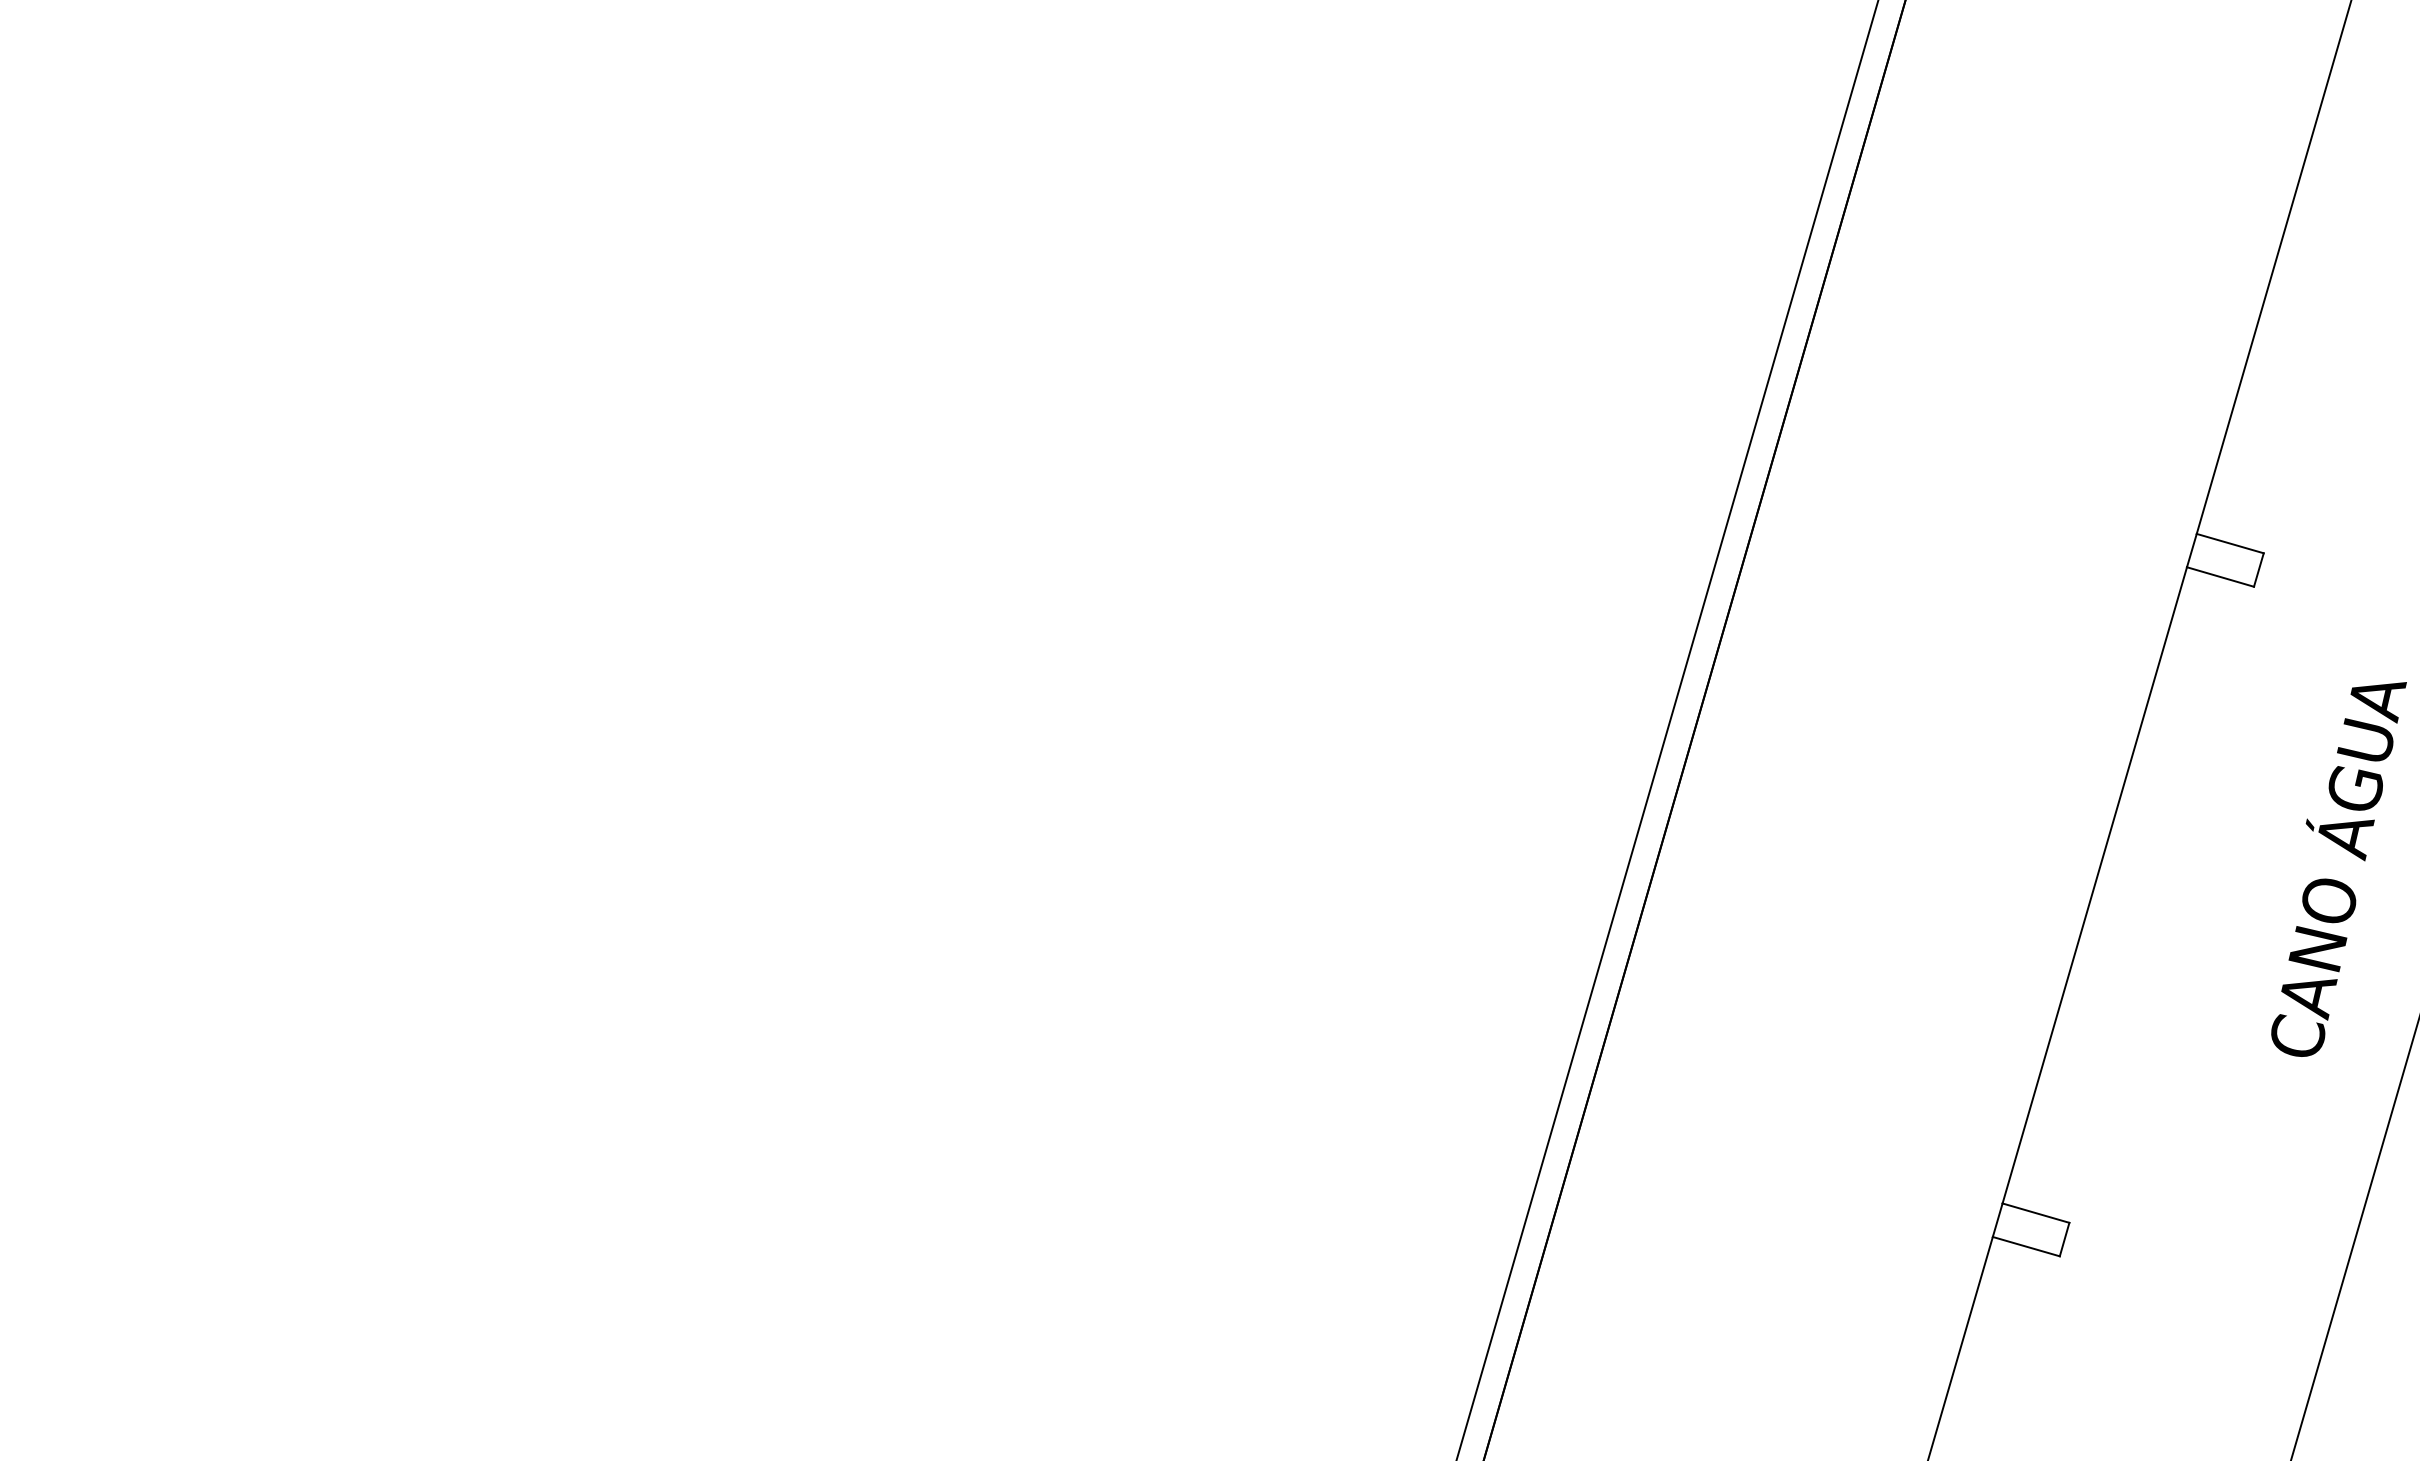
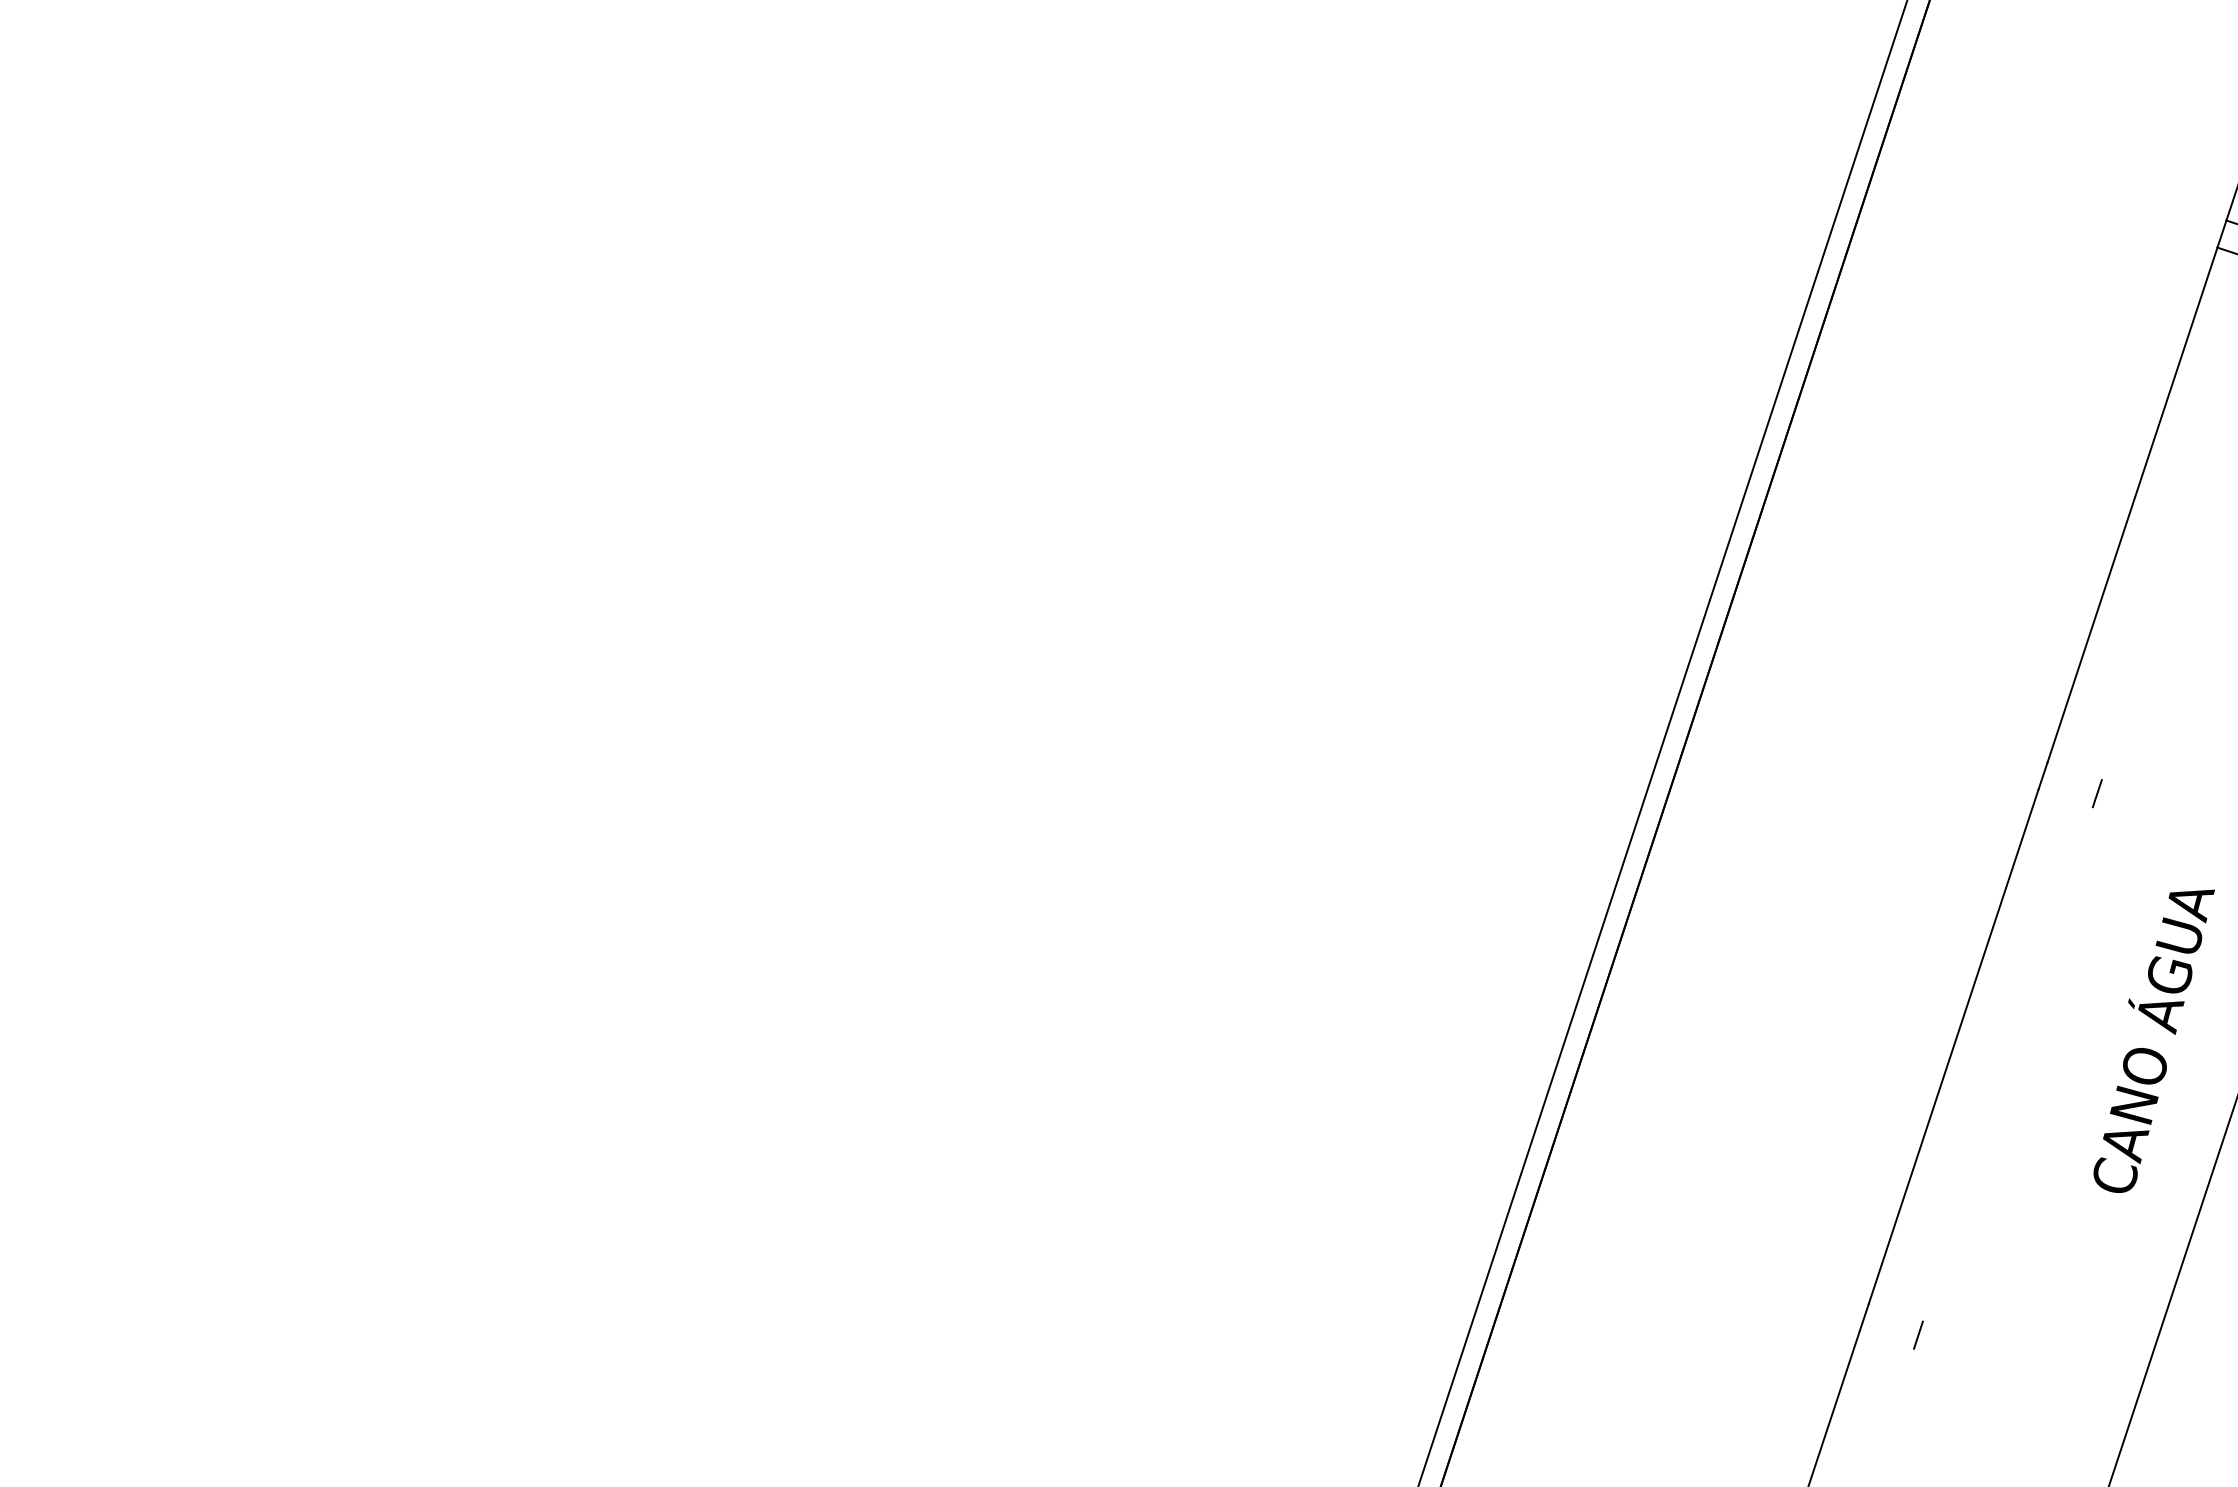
line: (2229, 544) -> (2074, 771), removed
line: (2220, 577) -> (2065, 798), removed
line: (2035, 1212) -> (1895, 1312), removed
line: (2025, 1246) -> (1886, 1339), removed

